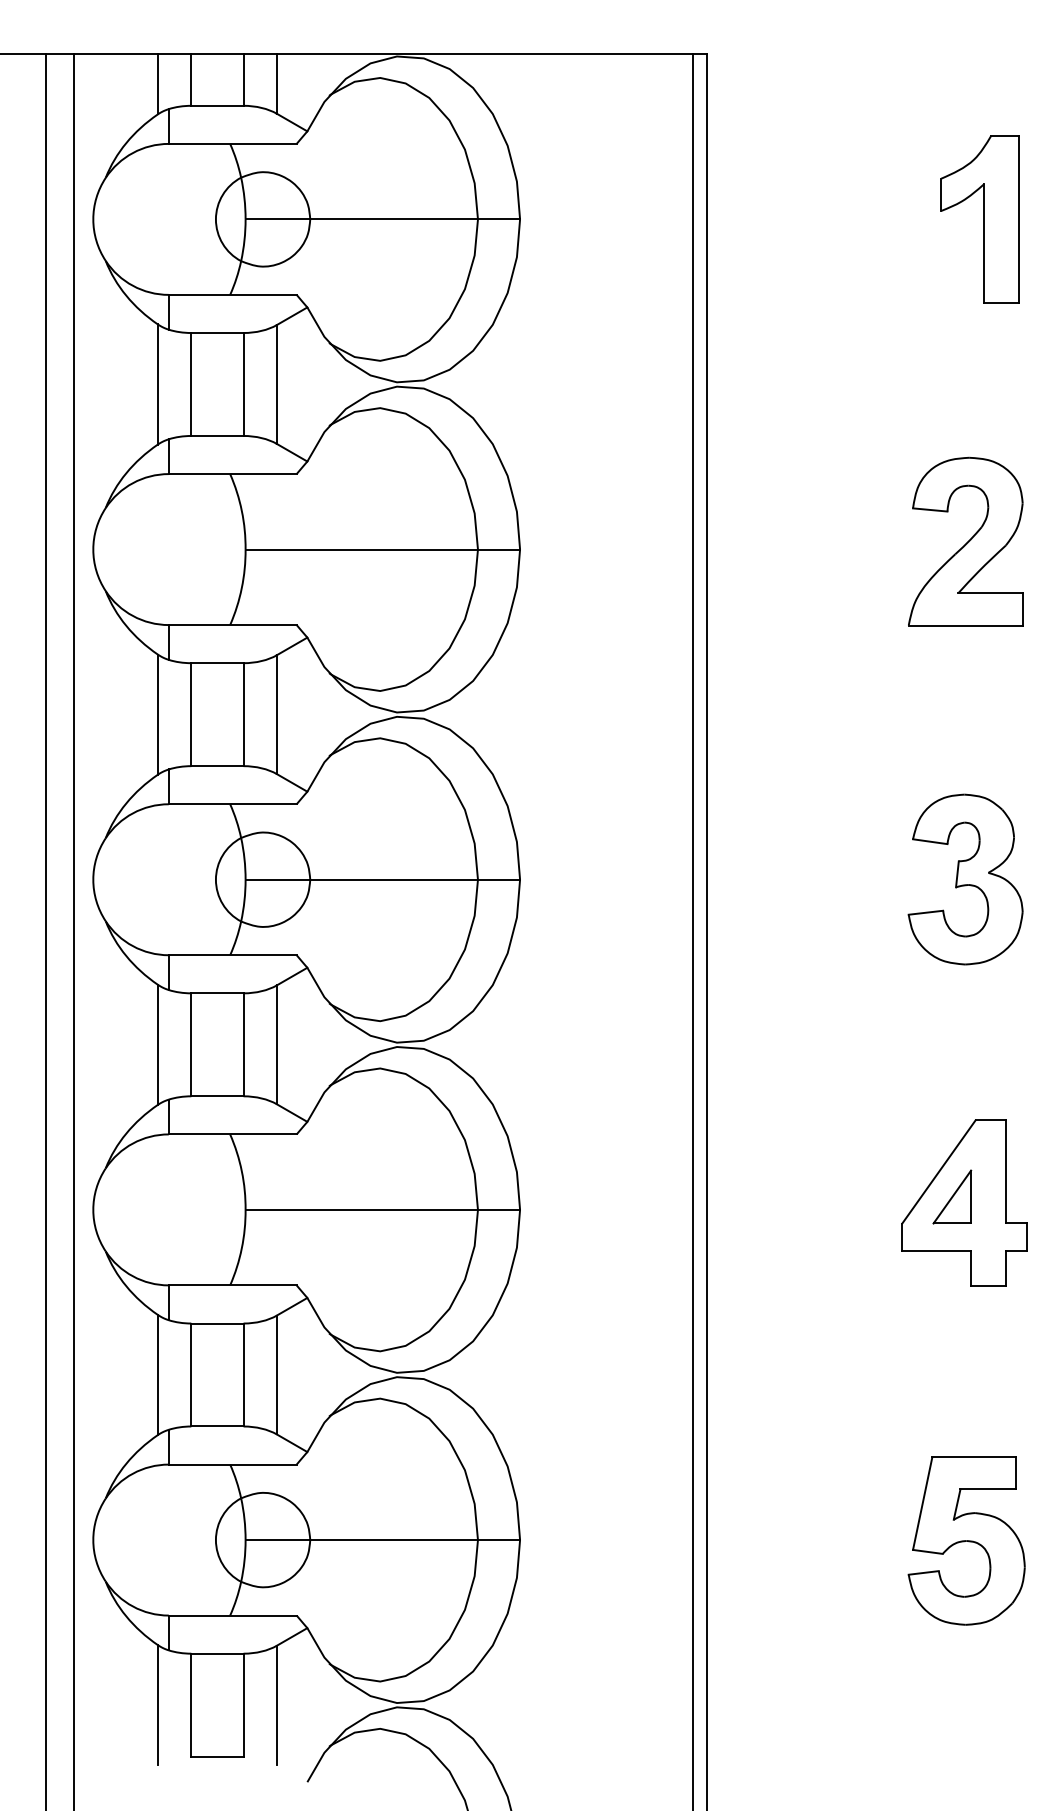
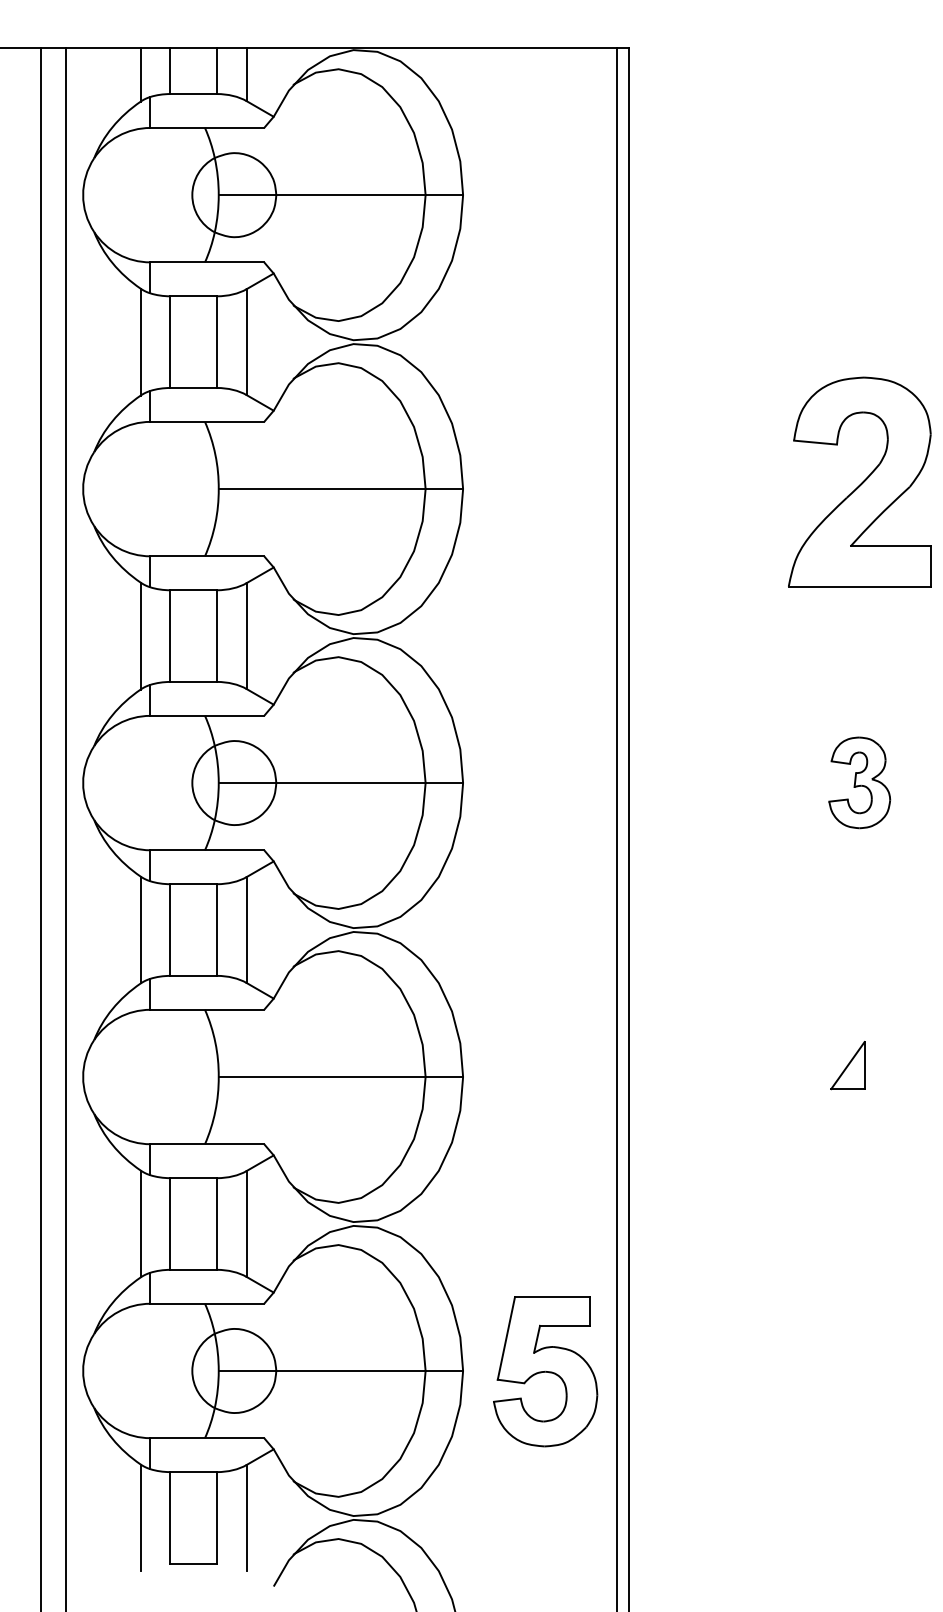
part: (979, 219) -> (872, 195), removed
part: (965, 541) -> (859, 481), size x1.4
part: (965, 879) -> (859, 782), size x0.6
part: (964, 1202) -> (858, 1070), removed
part: (966, 1540) -> (545, 1371), moved

